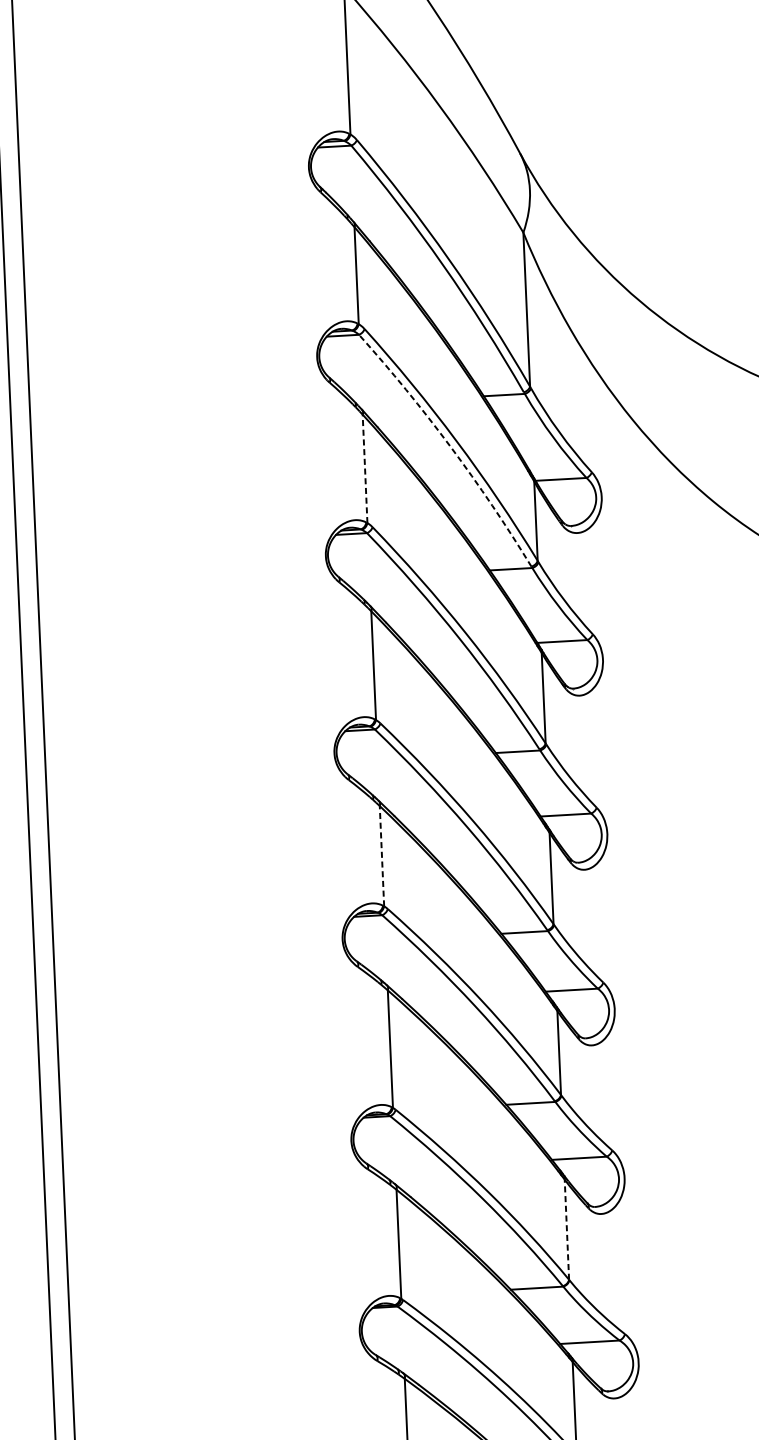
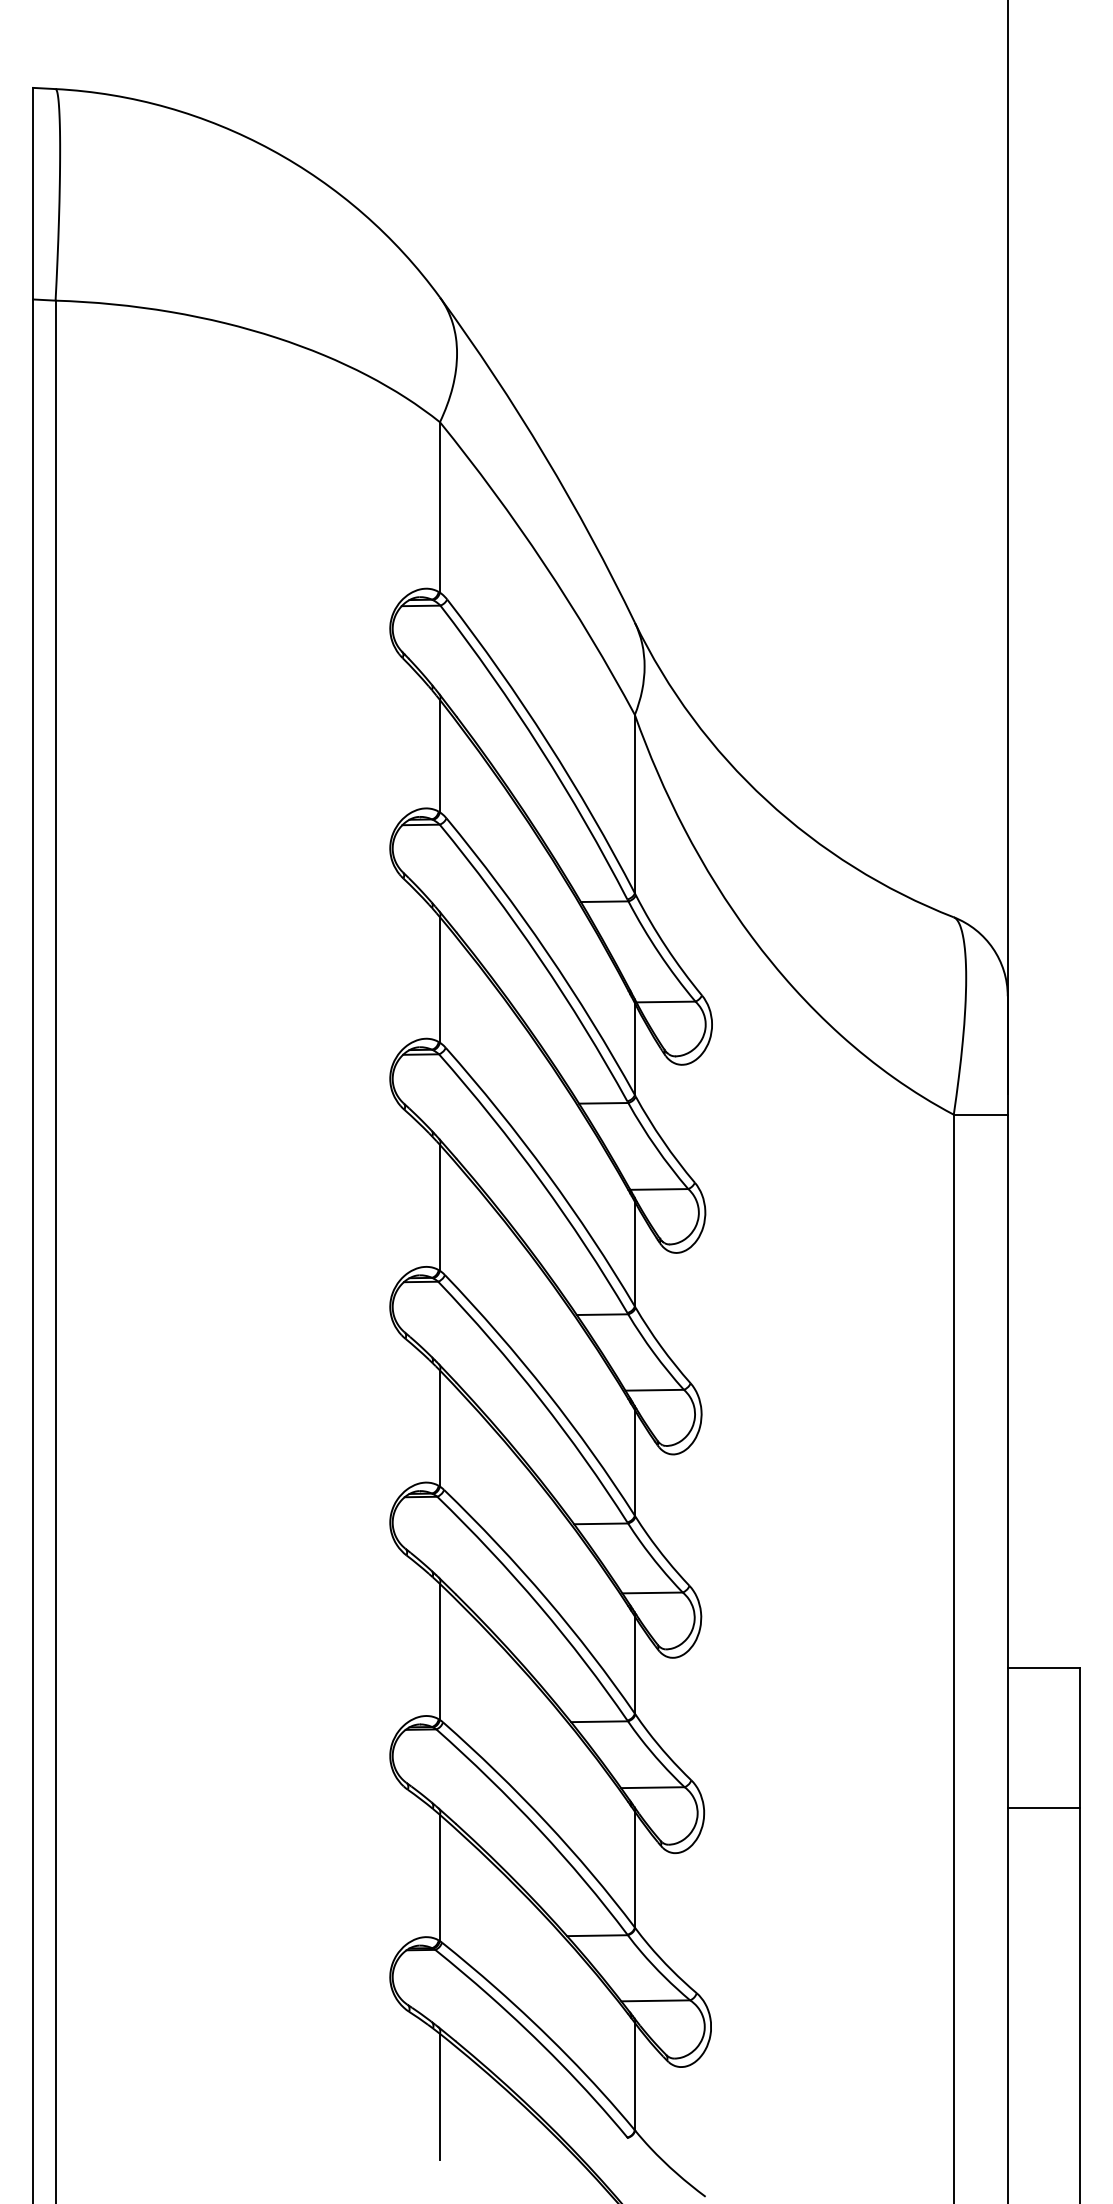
arc: (450, 446) -> (539, 958), dashed -> solid
line: (364, 468) -> (439, 979), dashed -> solid
line: (381, 856) -> (439, 1428), dashed -> solid
line: (566, 1229) -> (634, 1869), dashed -> solid

